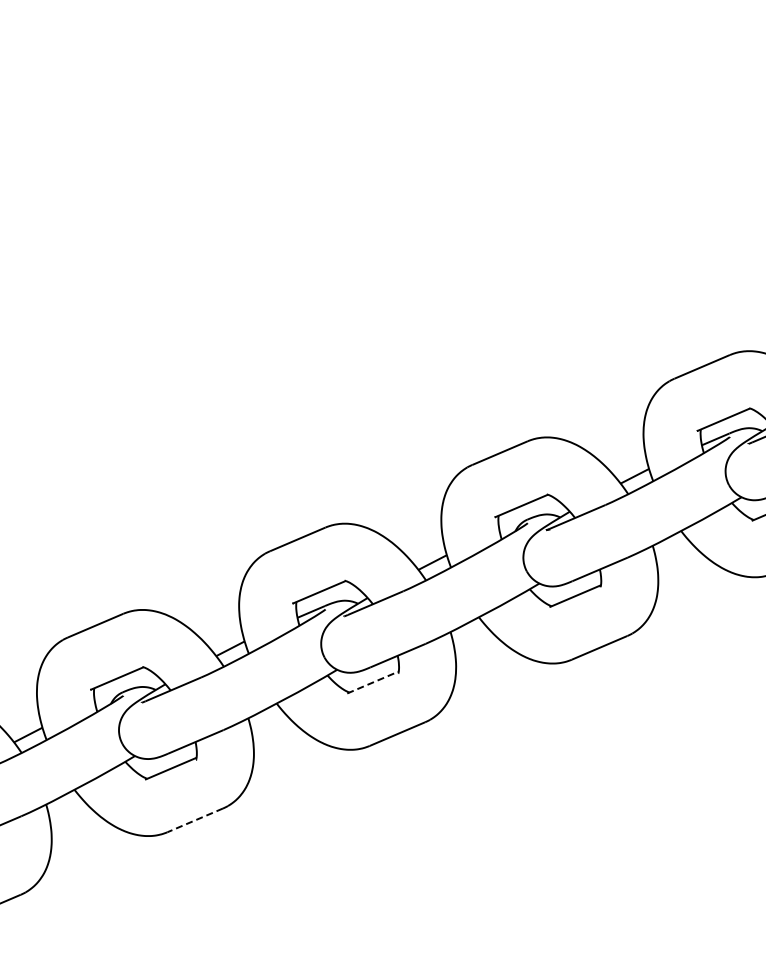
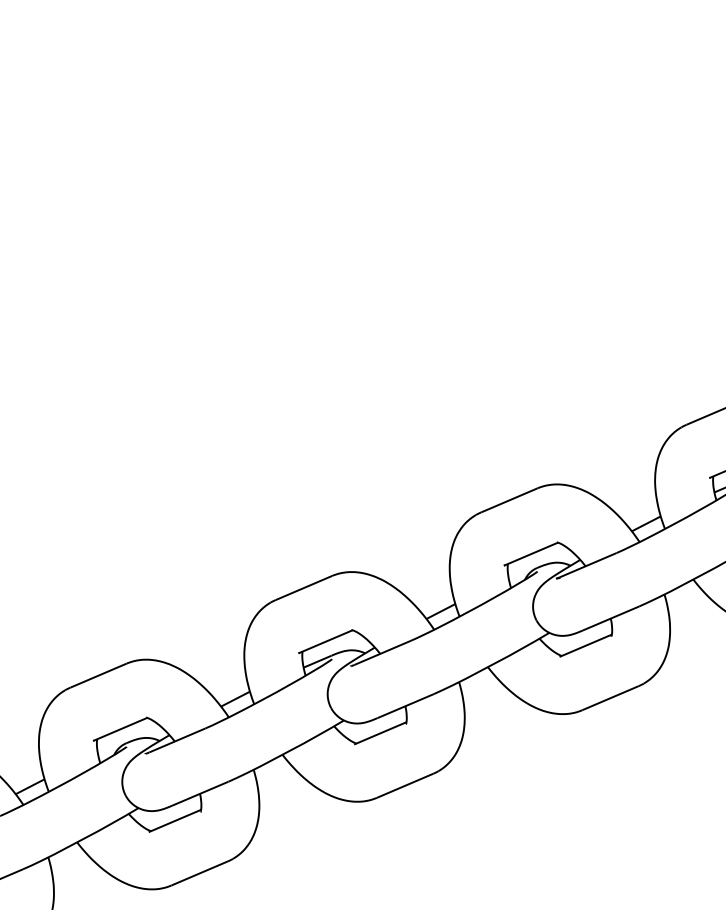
line: (373, 682) -> (380, 733), dashed -> solid
line: (194, 820) -> (198, 873), dashed -> solid

